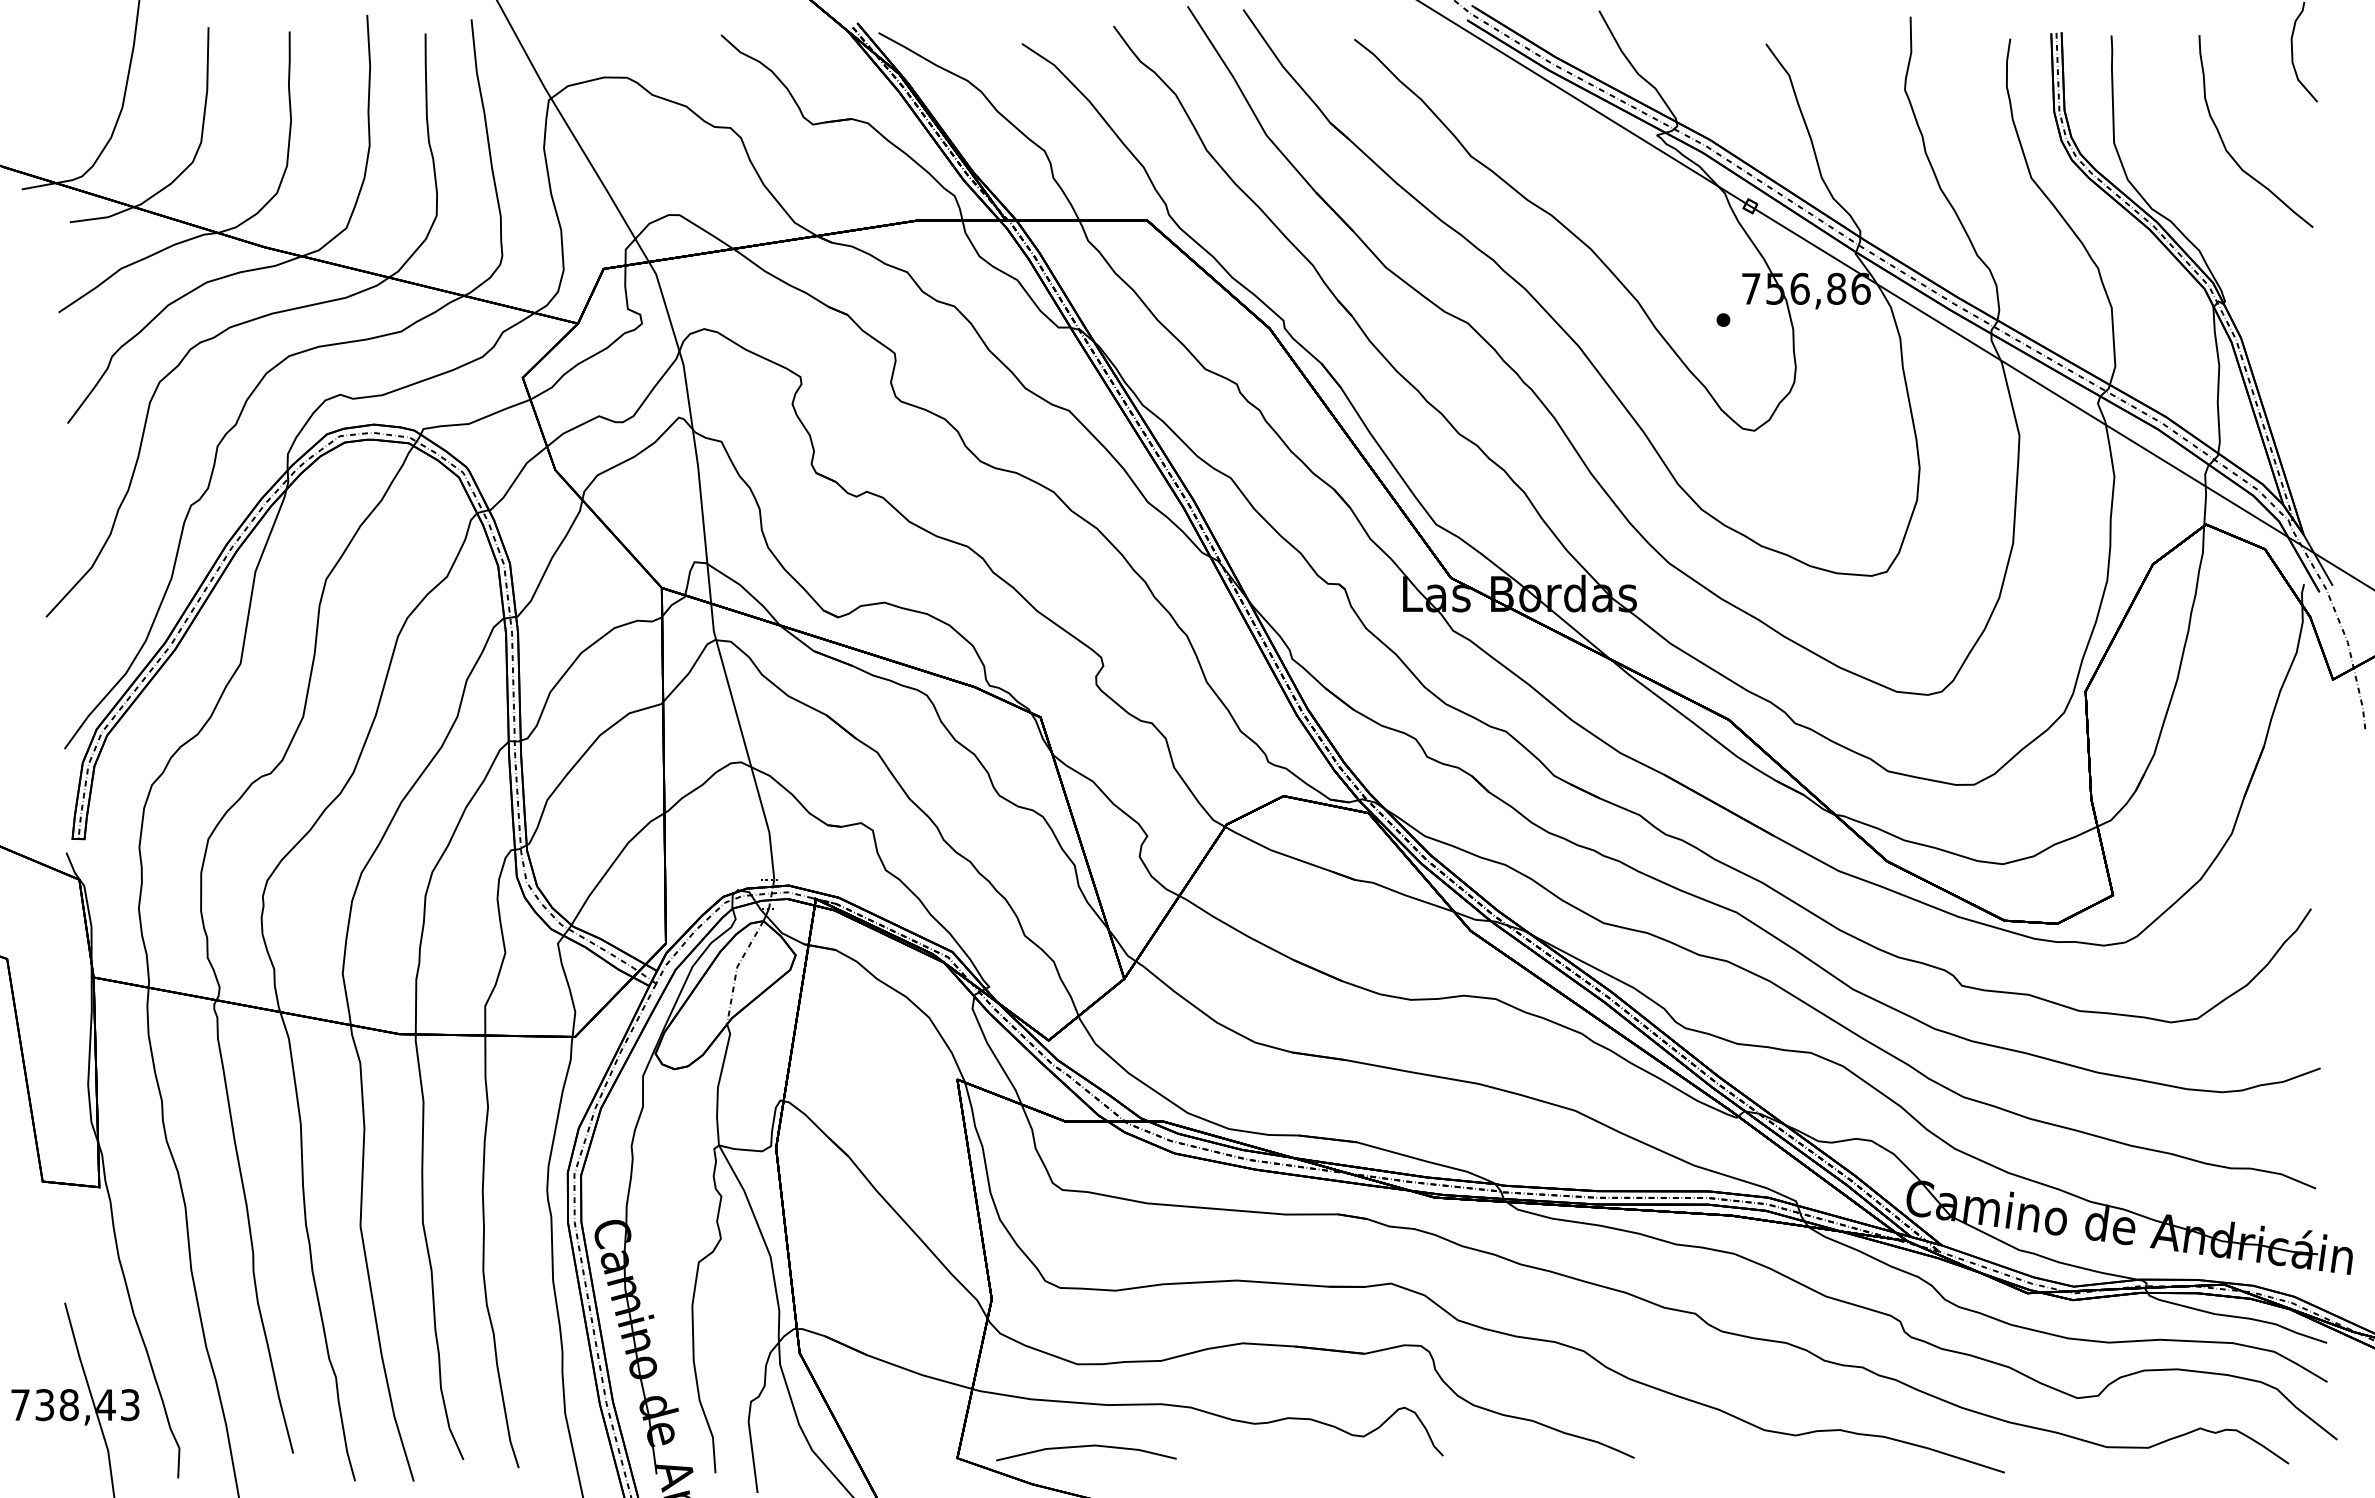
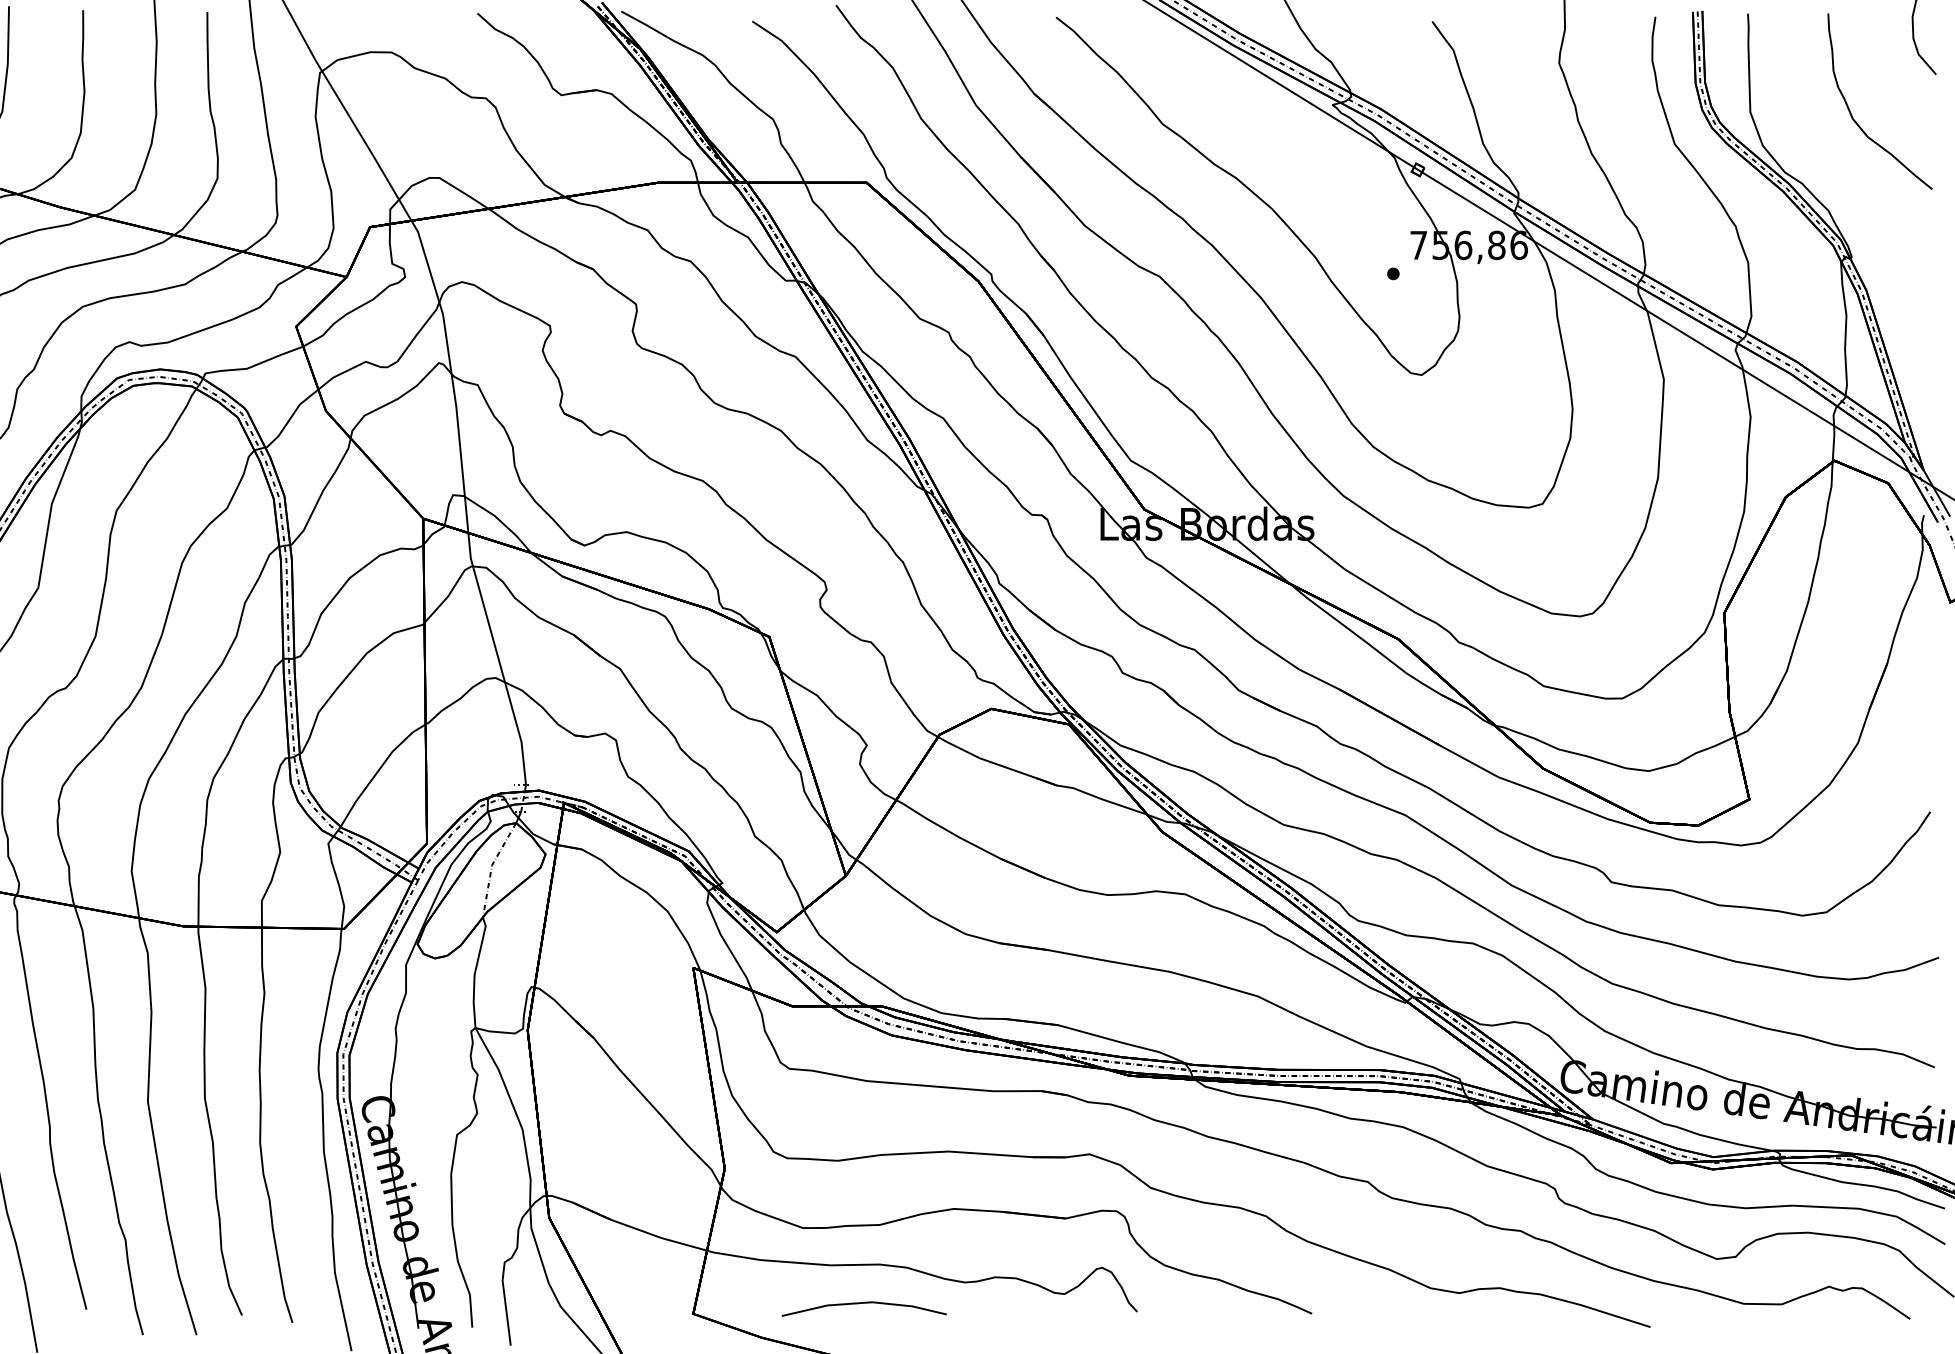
line: (1085, 1447) -> (863, 1304), moved

